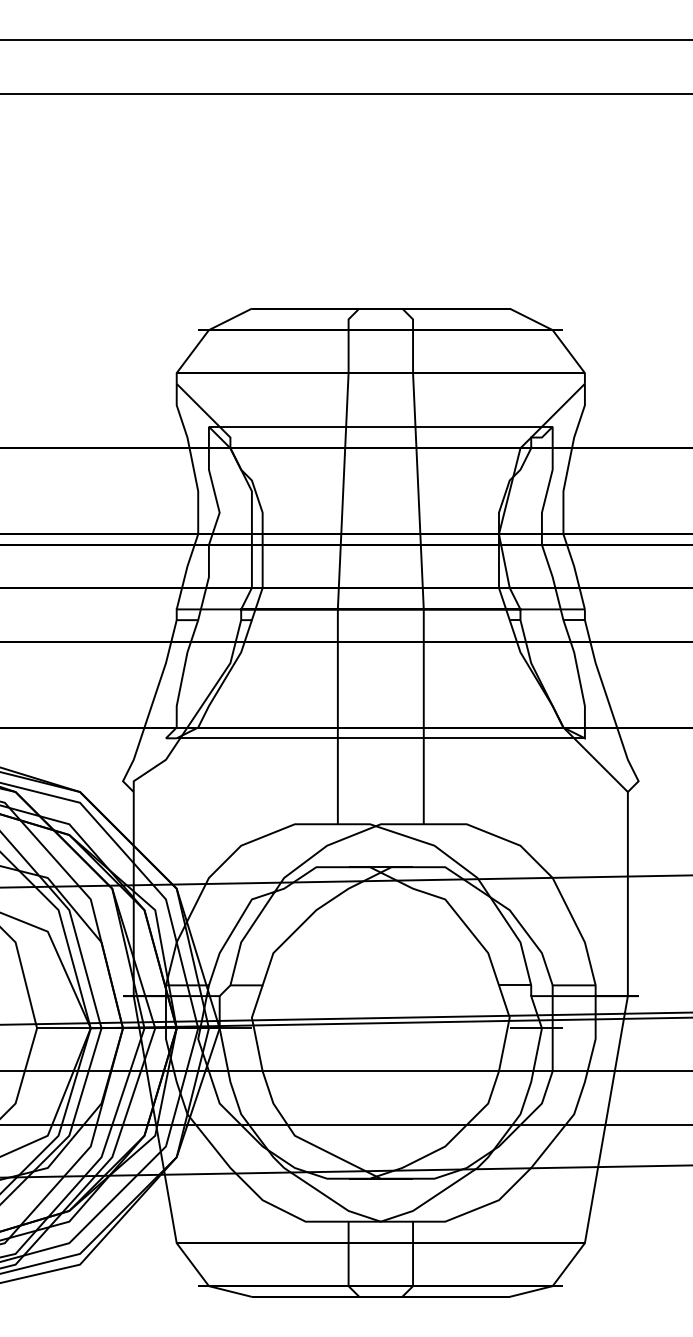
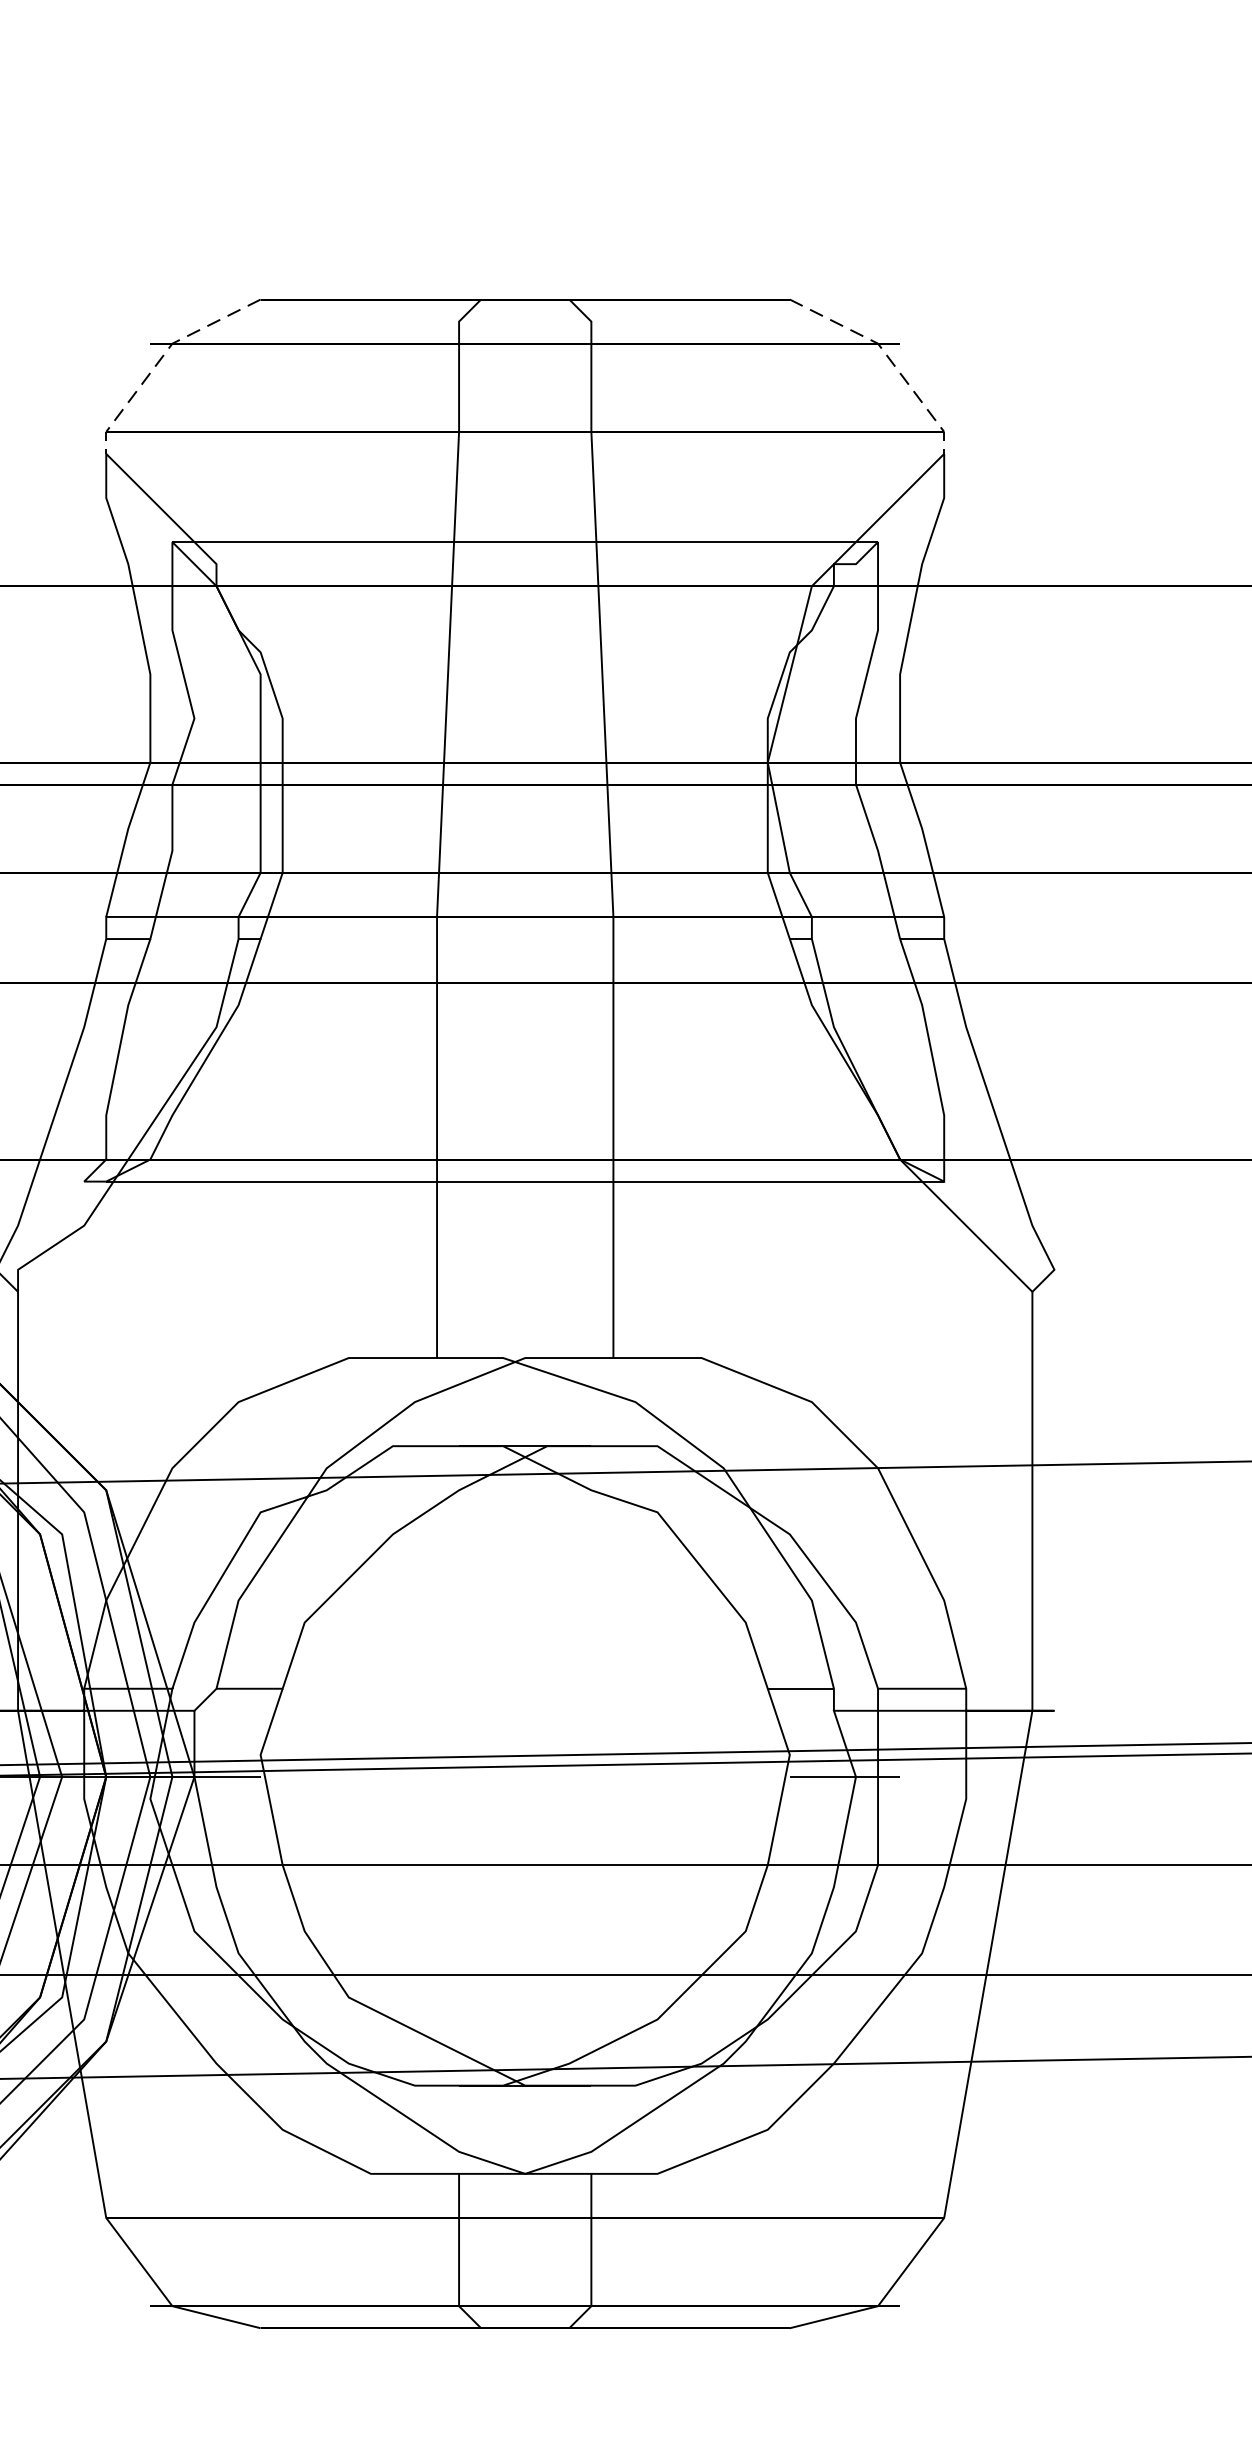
line: (204, 336) -> (163, 356), solid -> dashed
line: (557, 336) -> (887, 356), solid -> dashed

